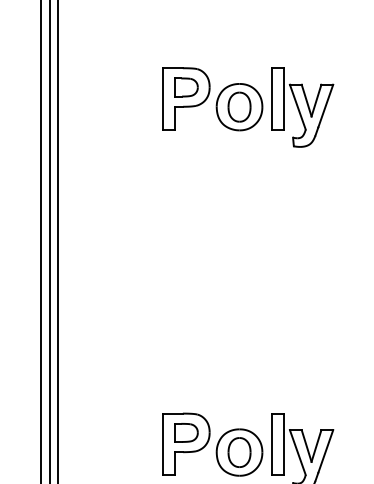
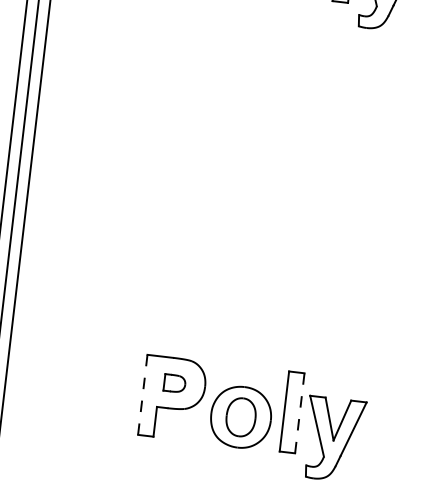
part: (186, 432) -> (174, 383), size x0.7
line: (163, 444) -> (143, 395), solid -> dashed
line: (283, 444) -> (299, 413), solid -> dashed

